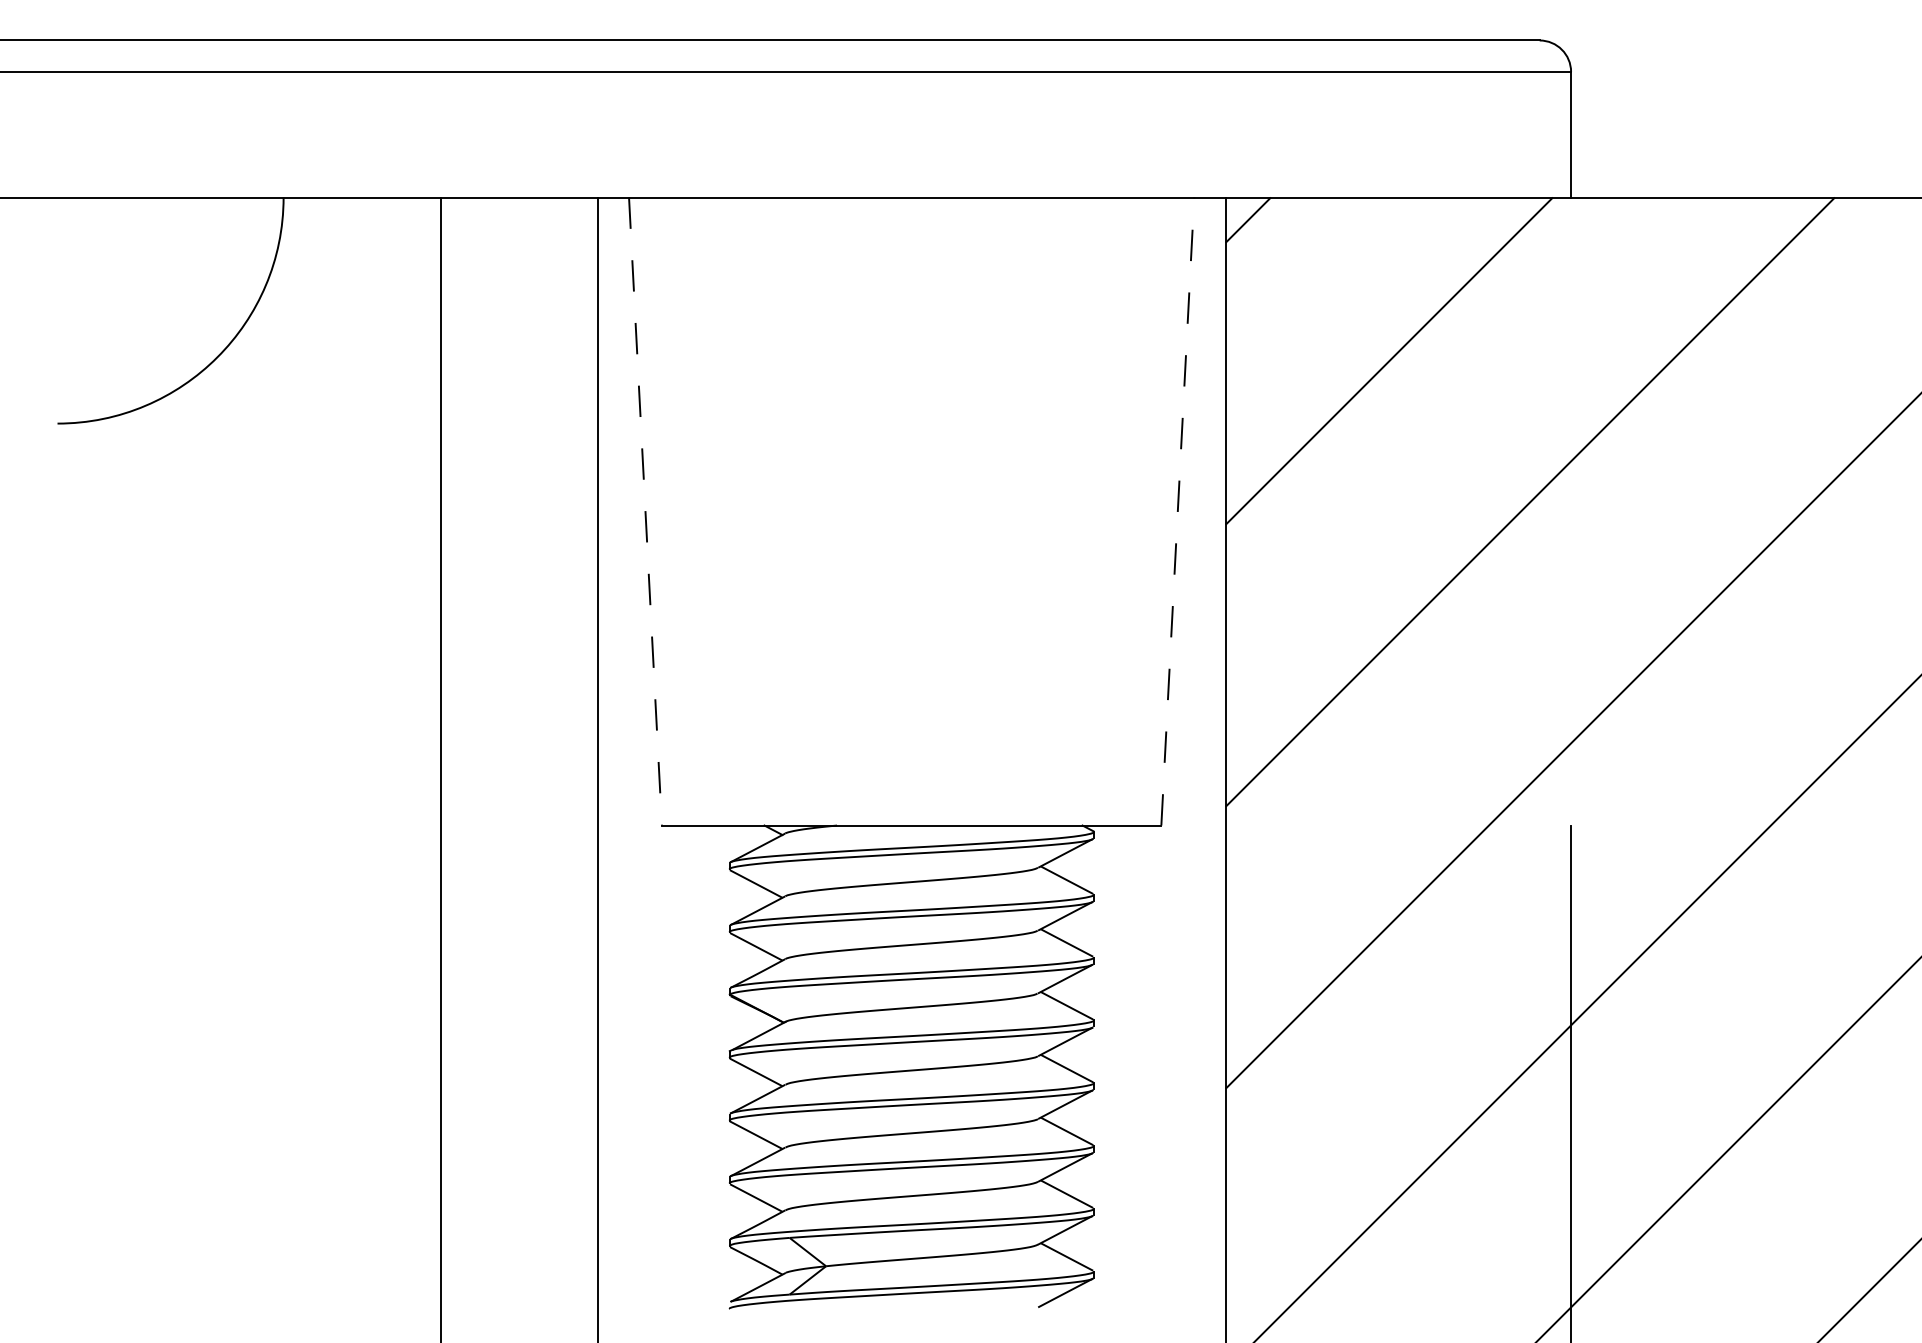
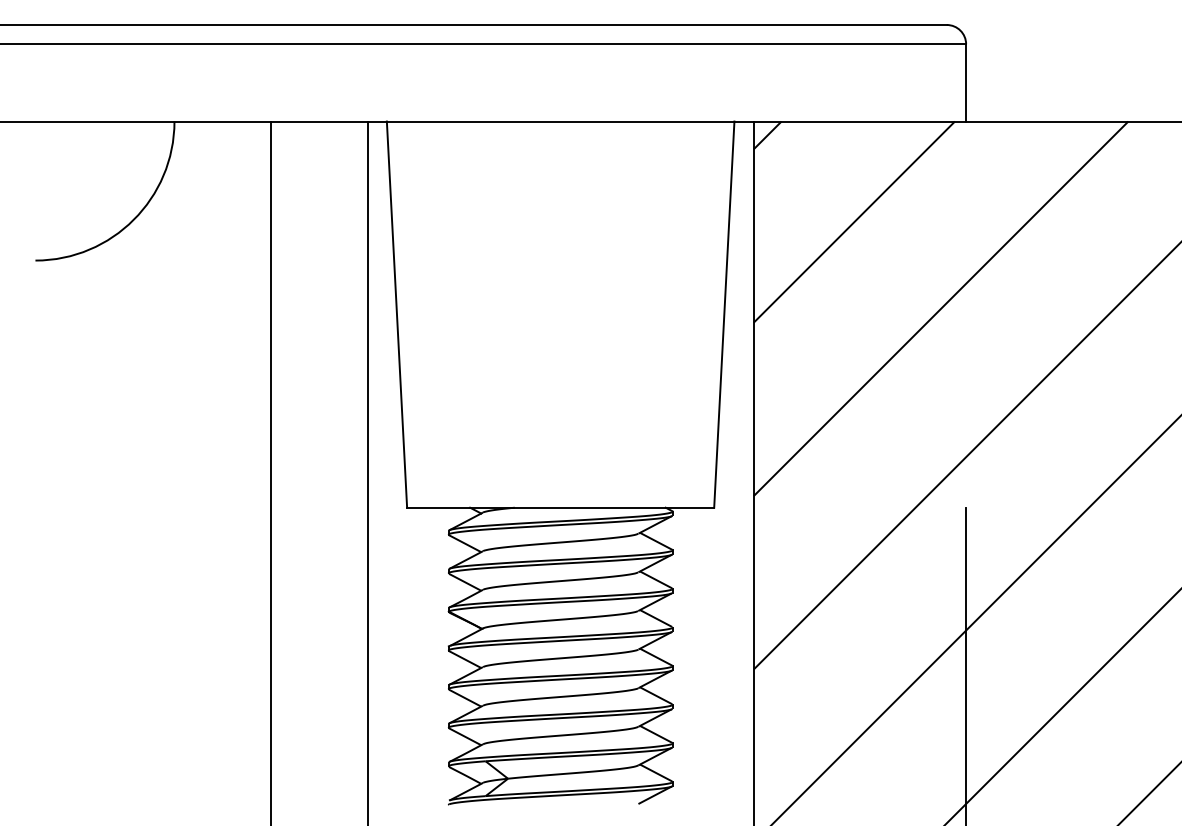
line: (1178, 511) -> (724, 314), dashed -> solid
line: (646, 512) -> (397, 315), dashed -> solid

